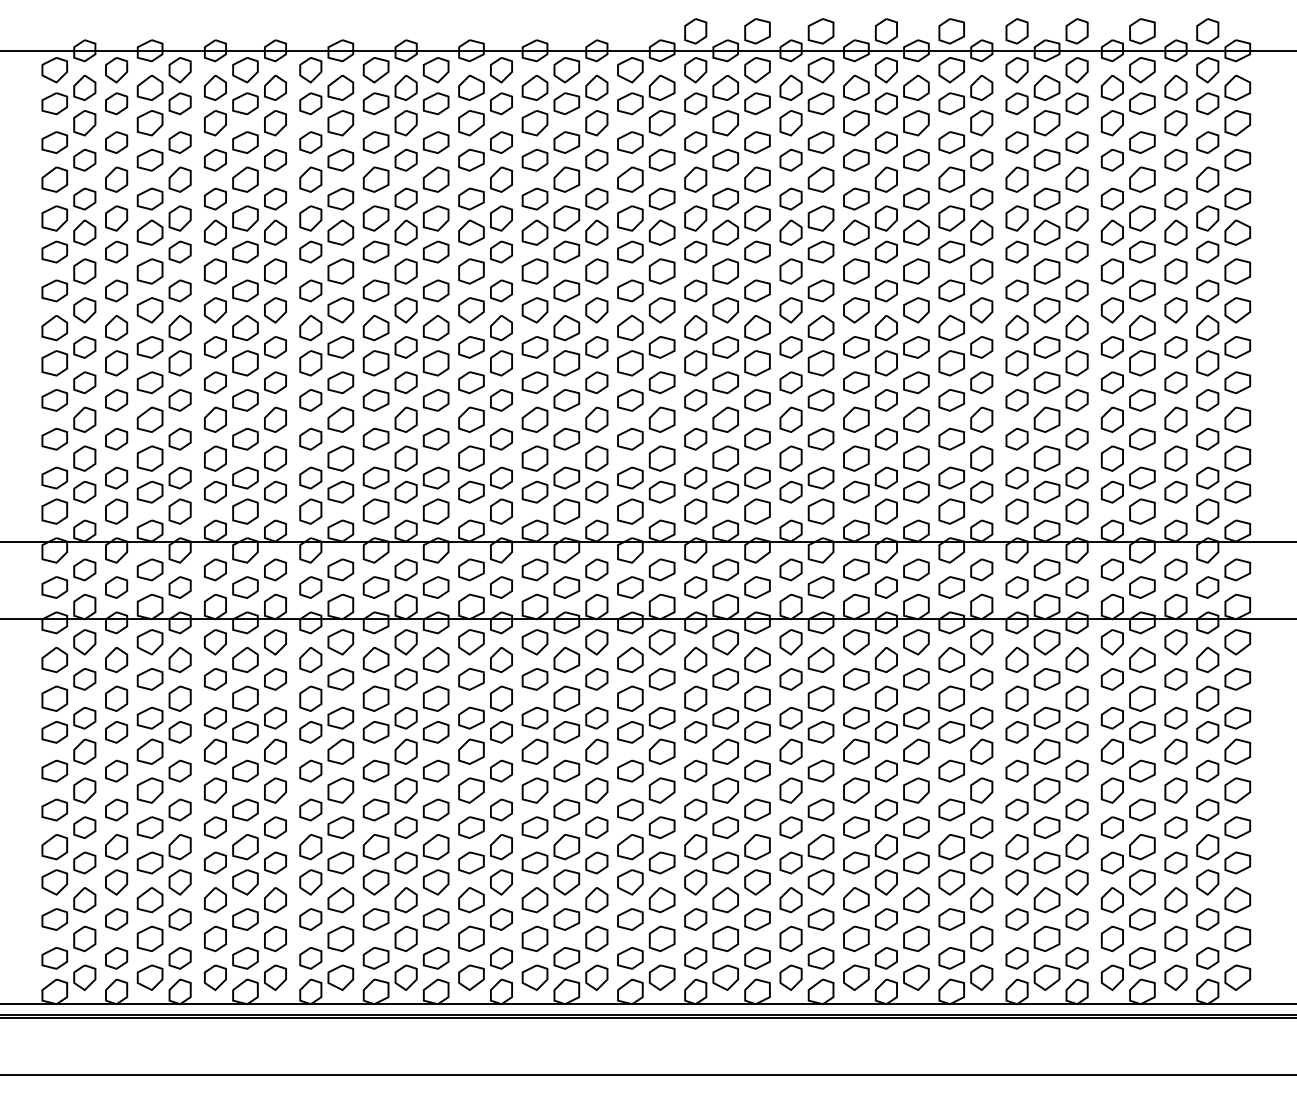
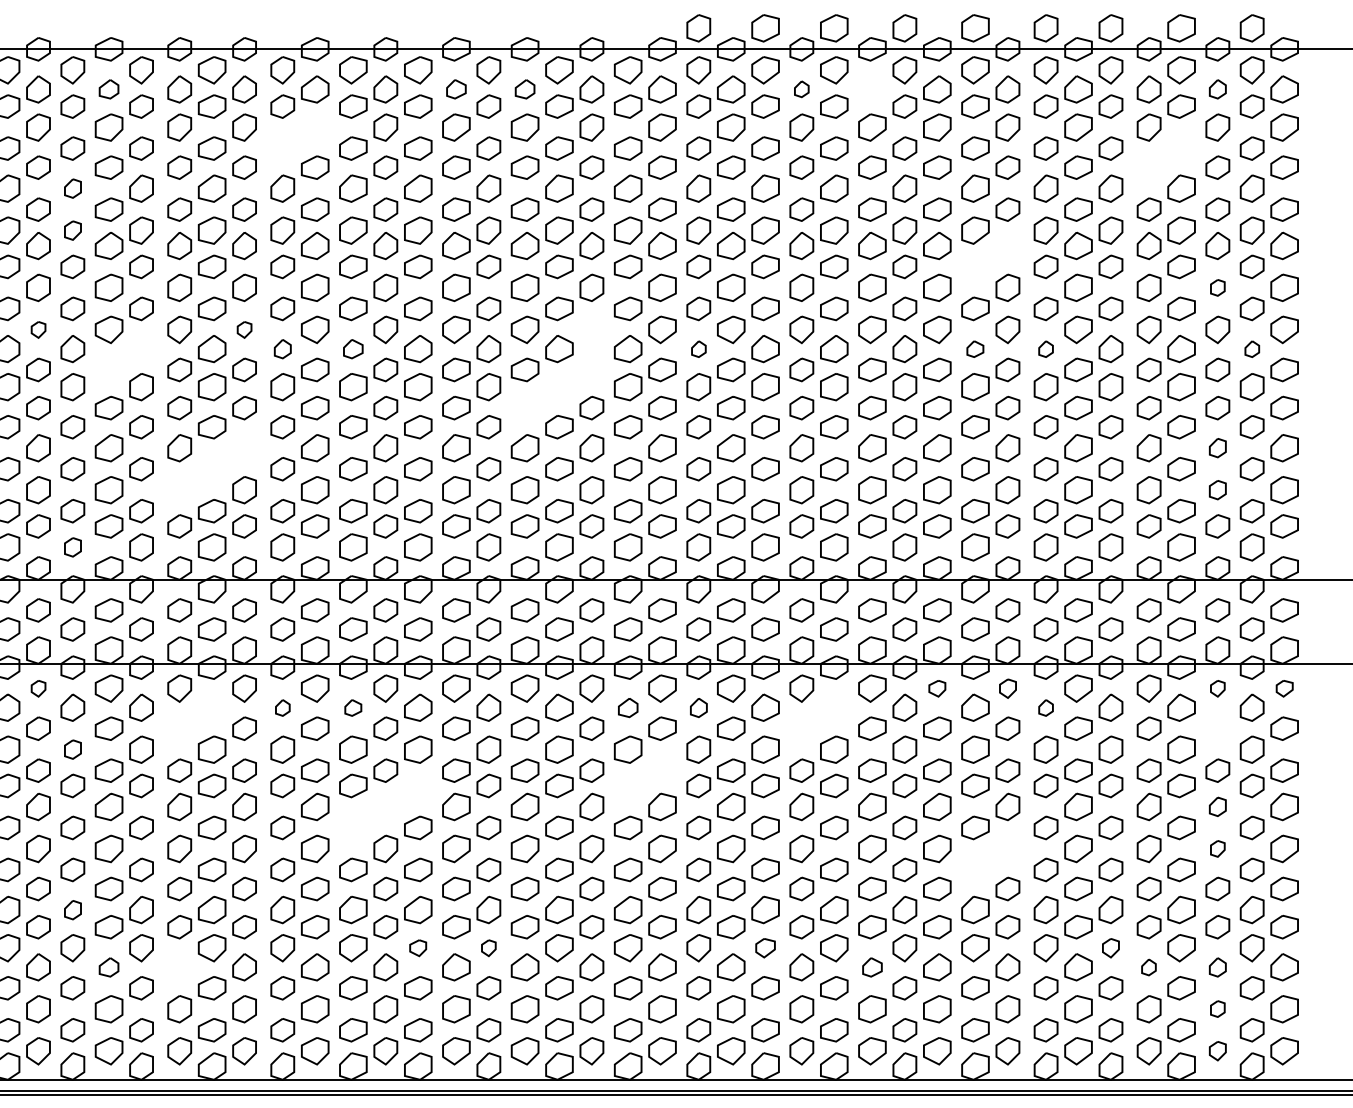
part: (149, 87) -> (108, 89), size x0.7
part: (471, 87) -> (456, 89), size x0.7
part: (534, 87) -> (524, 89), size x0.7
part: (790, 87) -> (801, 89), size x0.6
part: (856, 87) -> (872, 89), removed
part: (1175, 87) -> (1217, 89), size x0.7
part: (326, 131) -> (299, 136), removed
part: (1127, 151) -> (1165, 158), removed
part: (116, 179) -> (72, 188), size x0.7
part: (116, 218) -> (72, 230), size x0.7
part: (965, 241) -> (990, 255), removed
part: (1175, 271) -> (1217, 287), size x0.6
part: (84, 310) -> (38, 330), size x0.6
part: (275, 310) -> (244, 330), size x0.6
part: (596, 310) -> (591, 330), removed
part: (310, 328) -> (282, 349), size x0.7
part: (375, 328) -> (352, 349), size x0.7
part: (695, 328) -> (698, 349), size x0.6
part: (951, 328) -> (975, 349), size x0.6
part: (1016, 328) -> (1045, 349), size x0.6
part: (1207, 328) -> (1251, 349), size x0.6
part: (163, 336) -> (123, 358), removed
part: (564, 365) -> (556, 389), removed
part: (1175, 419) -> (1217, 447), size x0.7
part: (245, 438) -> (212, 468), removed
part: (1175, 458) -> (1217, 490), size x0.7
part: (116, 511) -> (72, 547), size x0.7
part: (84, 642) -> (38, 688), size x0.6
part: (916, 642) -> (937, 688), size x0.6
part: (981, 642) -> (1007, 688), size x0.7
part: (1175, 642) -> (1217, 688), size x0.6
part: (1237, 642) -> (1284, 688), size x0.6
part: (310, 660) -> (282, 708), size x0.6
part: (375, 660) -> (352, 708), size x0.6
part: (630, 660) -> (628, 708), size x0.7
part: (695, 660) -> (698, 708), size x0.7
part: (1016, 660) -> (1045, 708), size x0.6
part: (231, 668) -> (197, 716), removed
part: (806, 668) -> (818, 716), removed
part: (1175, 679) -> (1217, 728), removed
part: (116, 698) -> (72, 749), size x0.7
part: (646, 724) -> (645, 777), removed
part: (405, 751) -> (385, 806), removed
part: (1175, 751) -> (1217, 806), size x0.7
part: (1175, 790) -> (1217, 848), size x0.6
part: (965, 799) -> (990, 858), removed
part: (116, 847) -> (72, 910), size x0.7
part: (435, 882) -> (417, 948), size x0.6
part: (501, 882) -> (488, 948), size x0.6
part: (757, 882) -> (765, 948), size x0.7
part: (1076, 882) -> (1110, 948), size x0.7
part: (149, 900) -> (108, 967), size x0.7
part: (215, 900) -> (179, 967), removed
part: (856, 900) -> (872, 967), size x0.7
part: (1111, 900) -> (1148, 967), size x0.6
part: (1175, 900) -> (1217, 967), size x0.7
part: (1175, 938) -> (1217, 1008), size x0.6
part: (1175, 977) -> (1217, 1050), size x0.7

